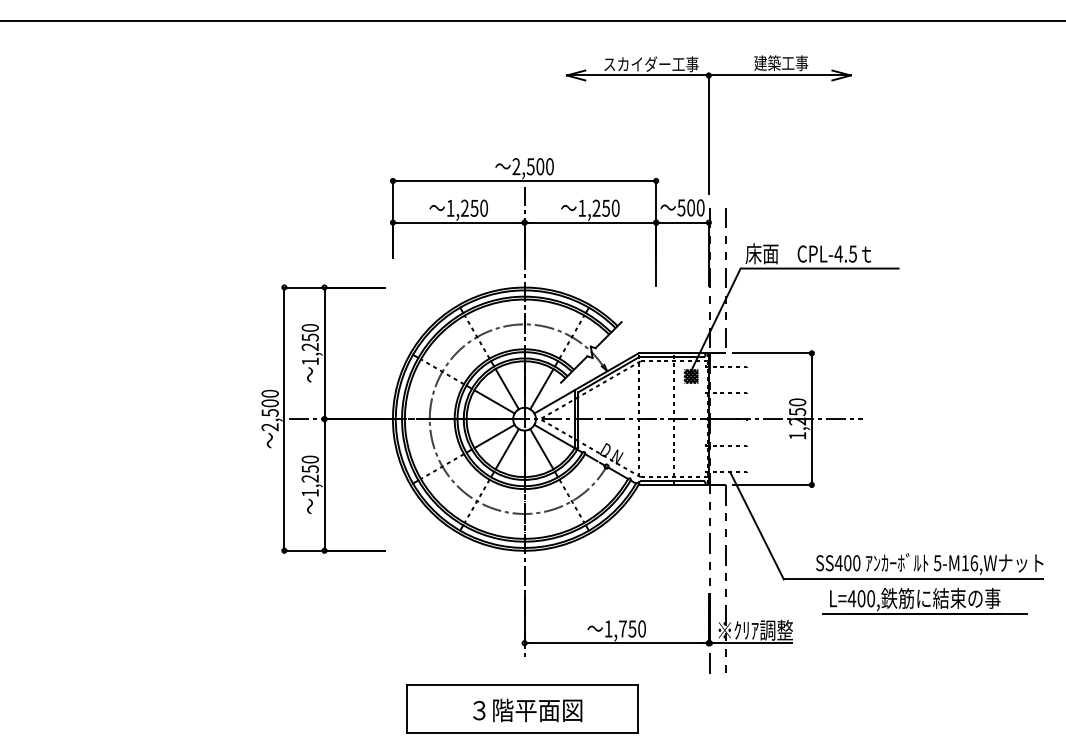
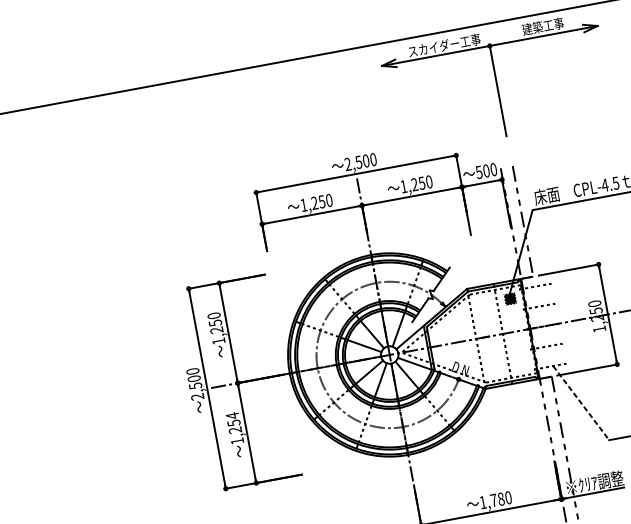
part: (708, 124) -> (496, 83), moved
text: (309, 459) -> (232, 415), 1,250 -> 1,254
line: (757, 526) -> (581, 403), solid -> dashed
text: (632, 628) -> (501, 498), 1,750 -> 1,780

